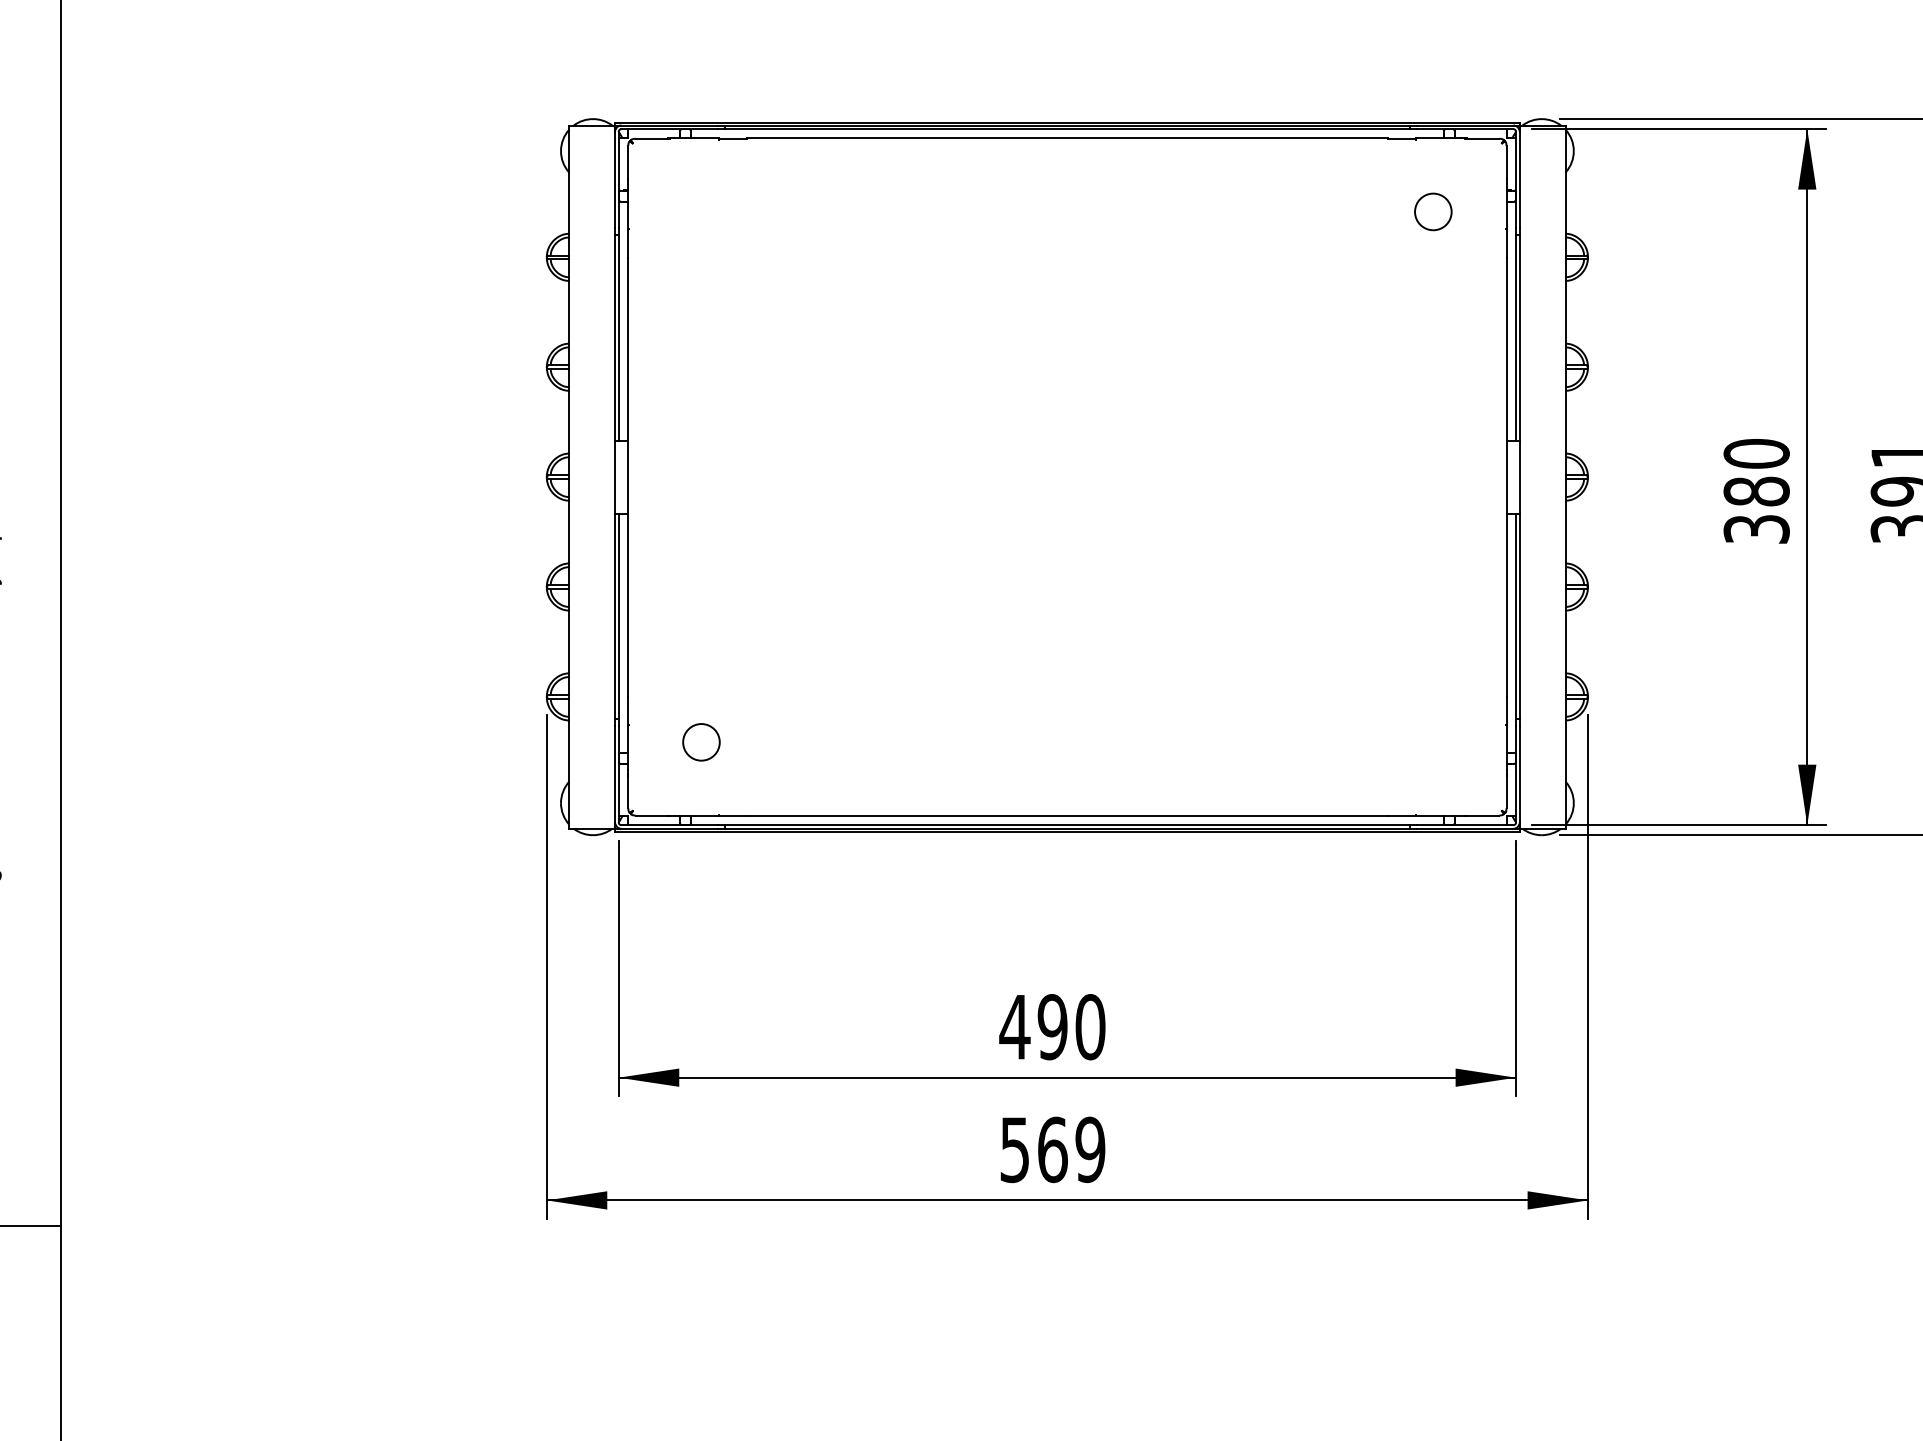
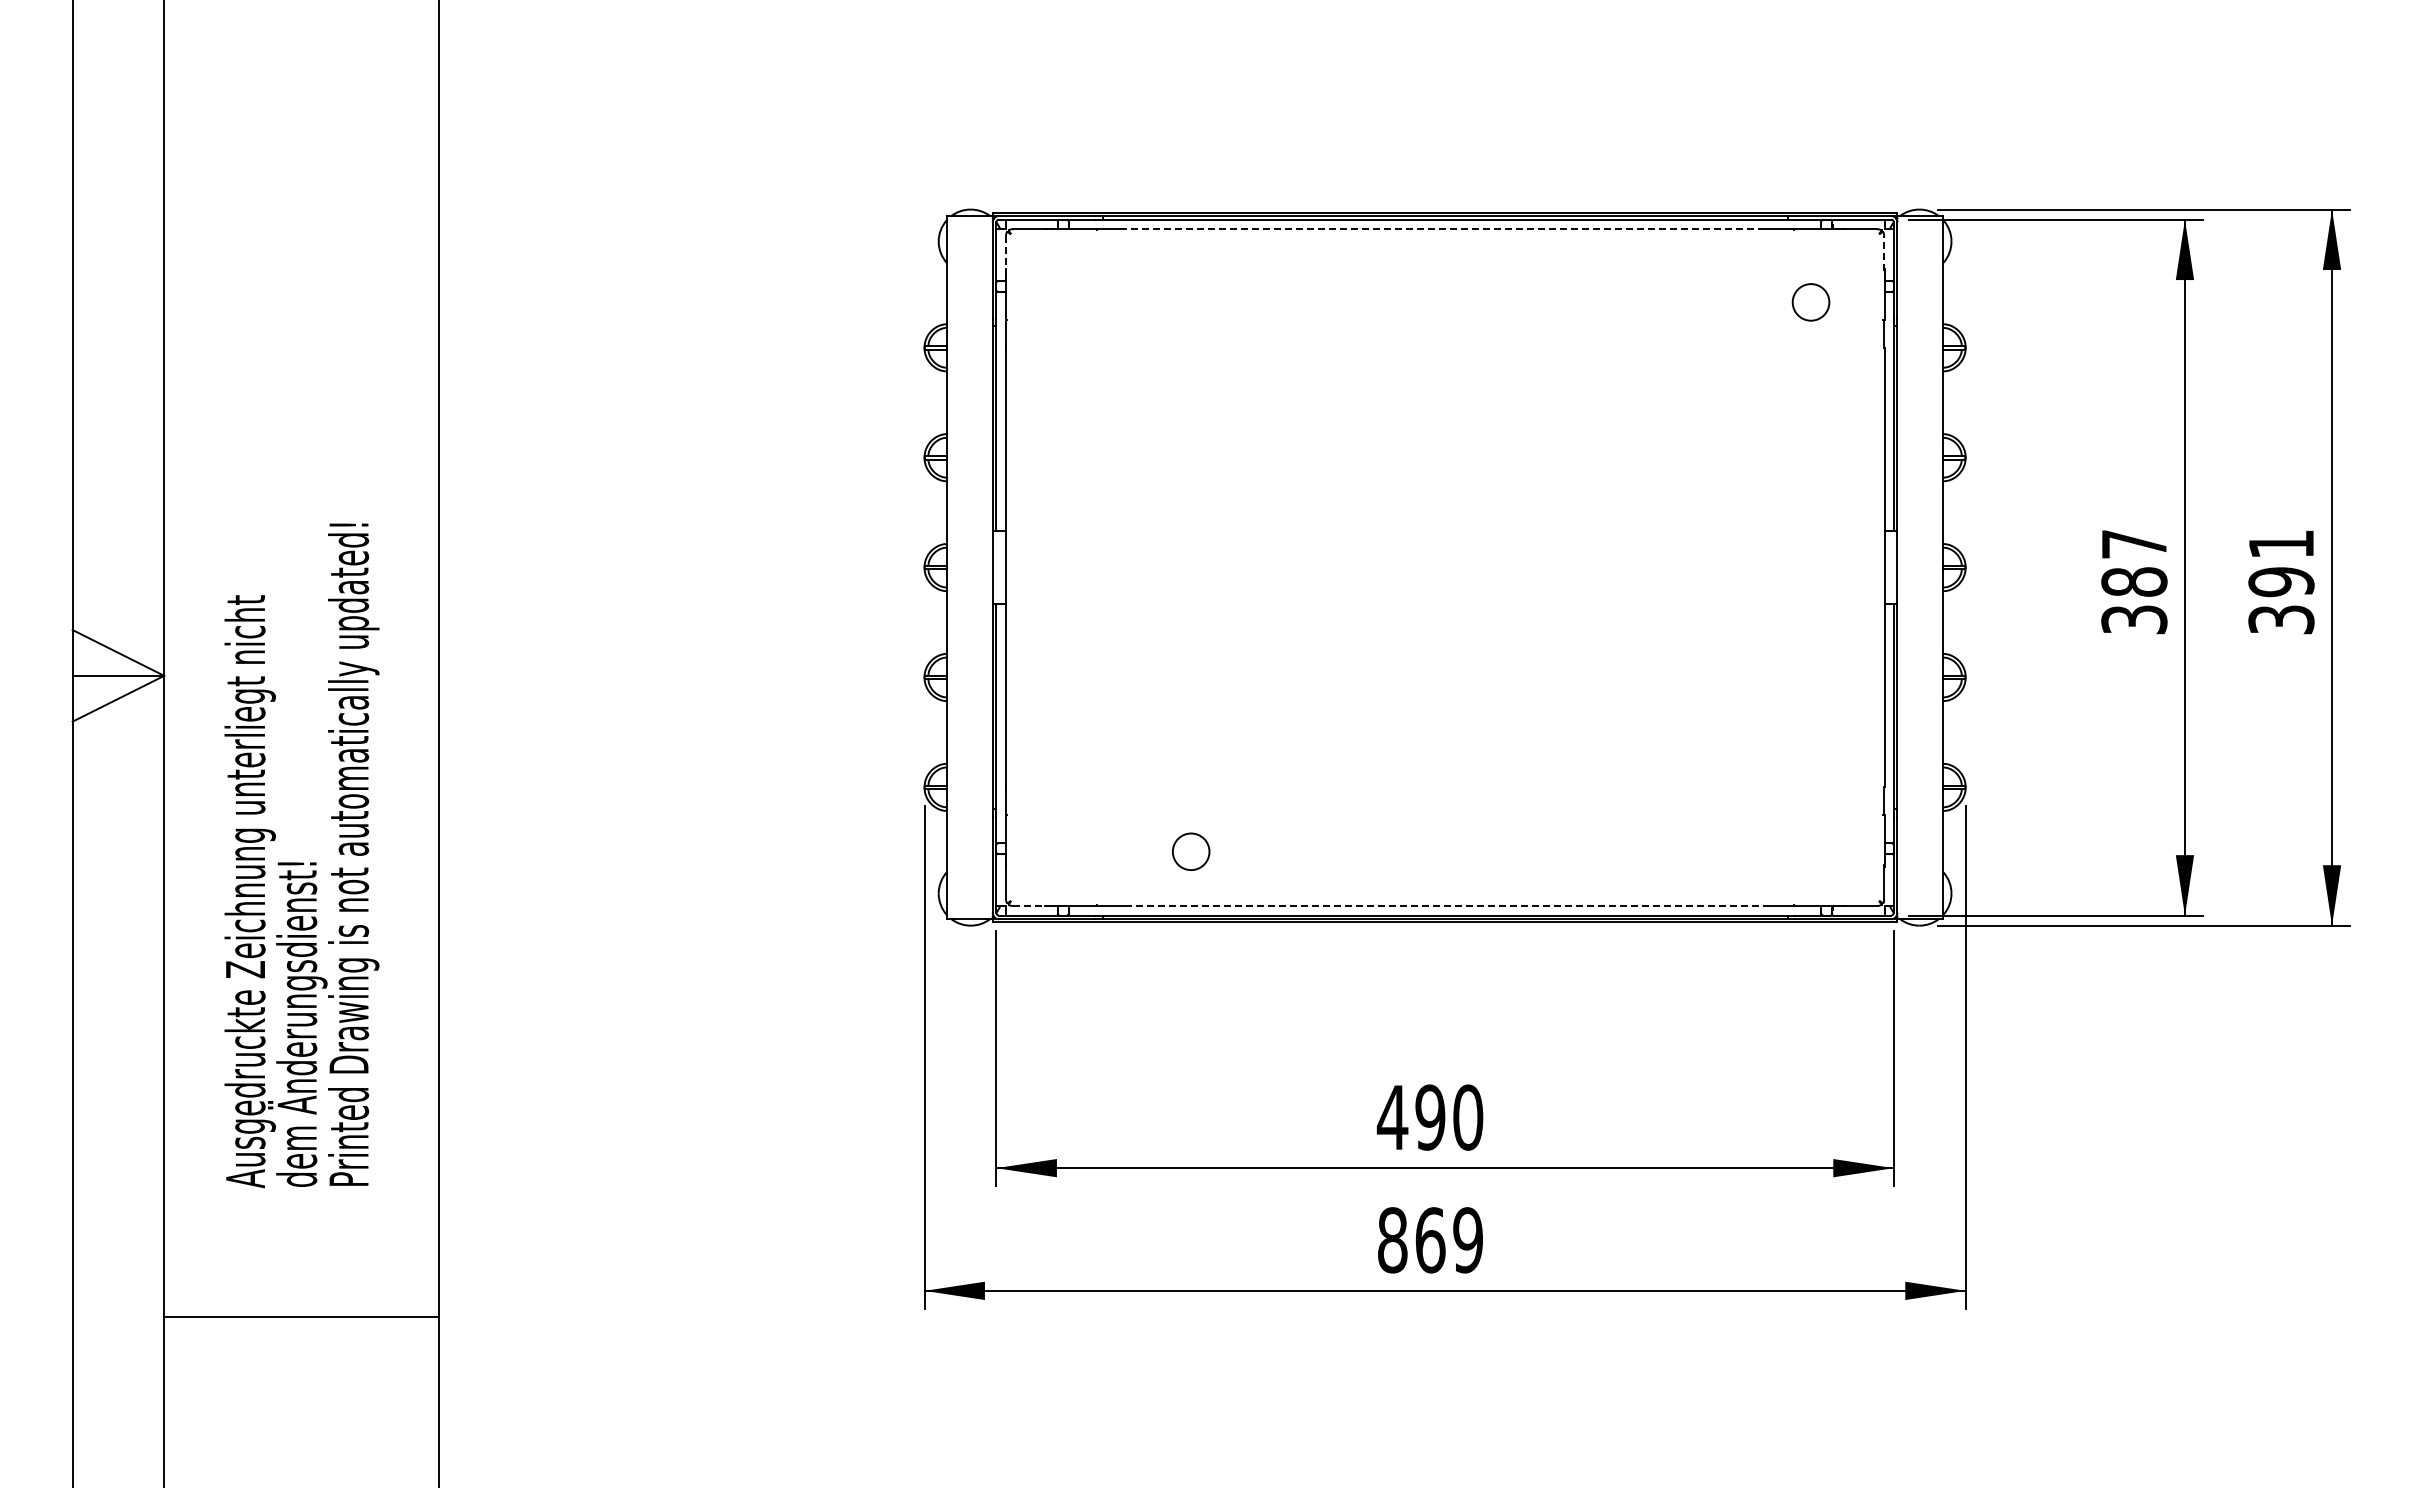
line: (1066, 138) -> (1444, 228), solid -> dashed
line: (1506, 163) -> (1884, 253), solid -> dashed
line: (628, 164) -> (1006, 254), solid -> dashed
text: (1756, 454) -> (2134, 544), 380 -> 387
circle: (701, 742) -> (1191, 851), moved
line: (652, 815) -> (1030, 905), solid -> dashed
line: (1067, 816) -> (1445, 906), solid -> dashed
text: (1014, 1150) -> (1392, 1240), 569 -> 869

